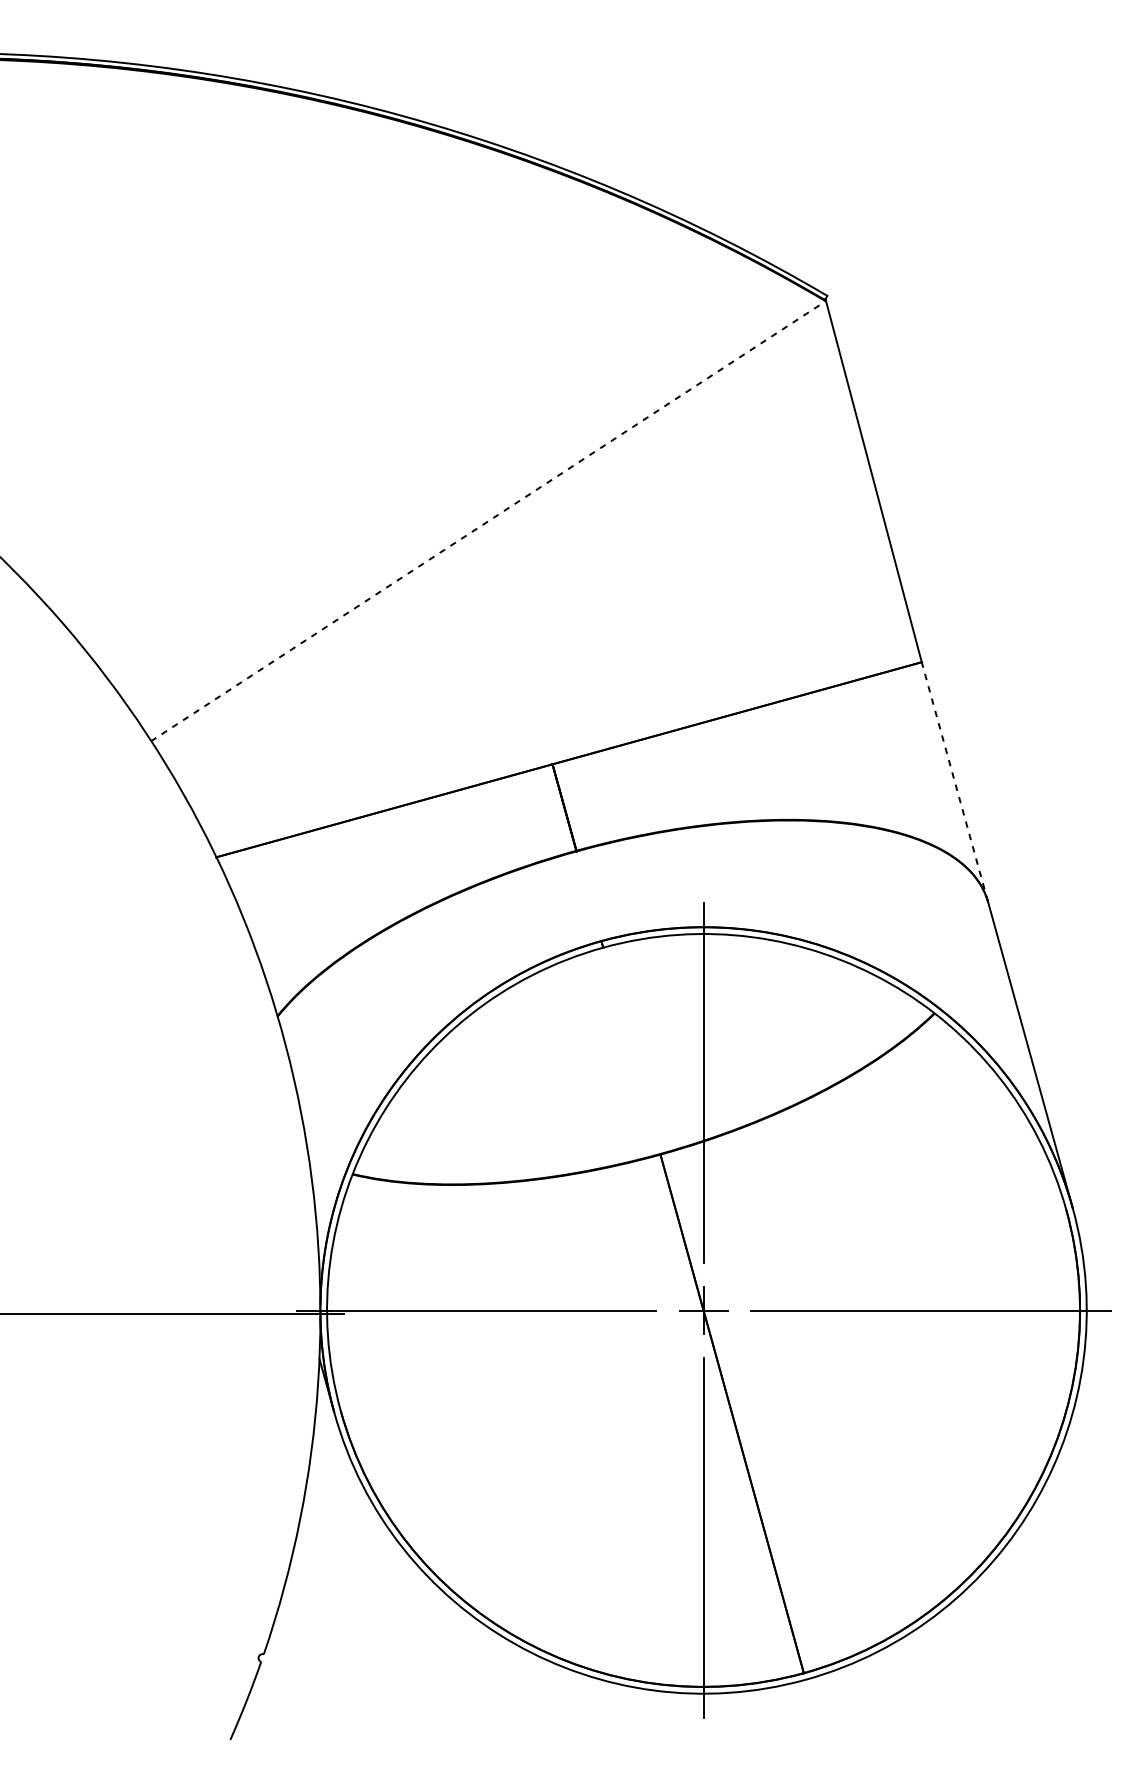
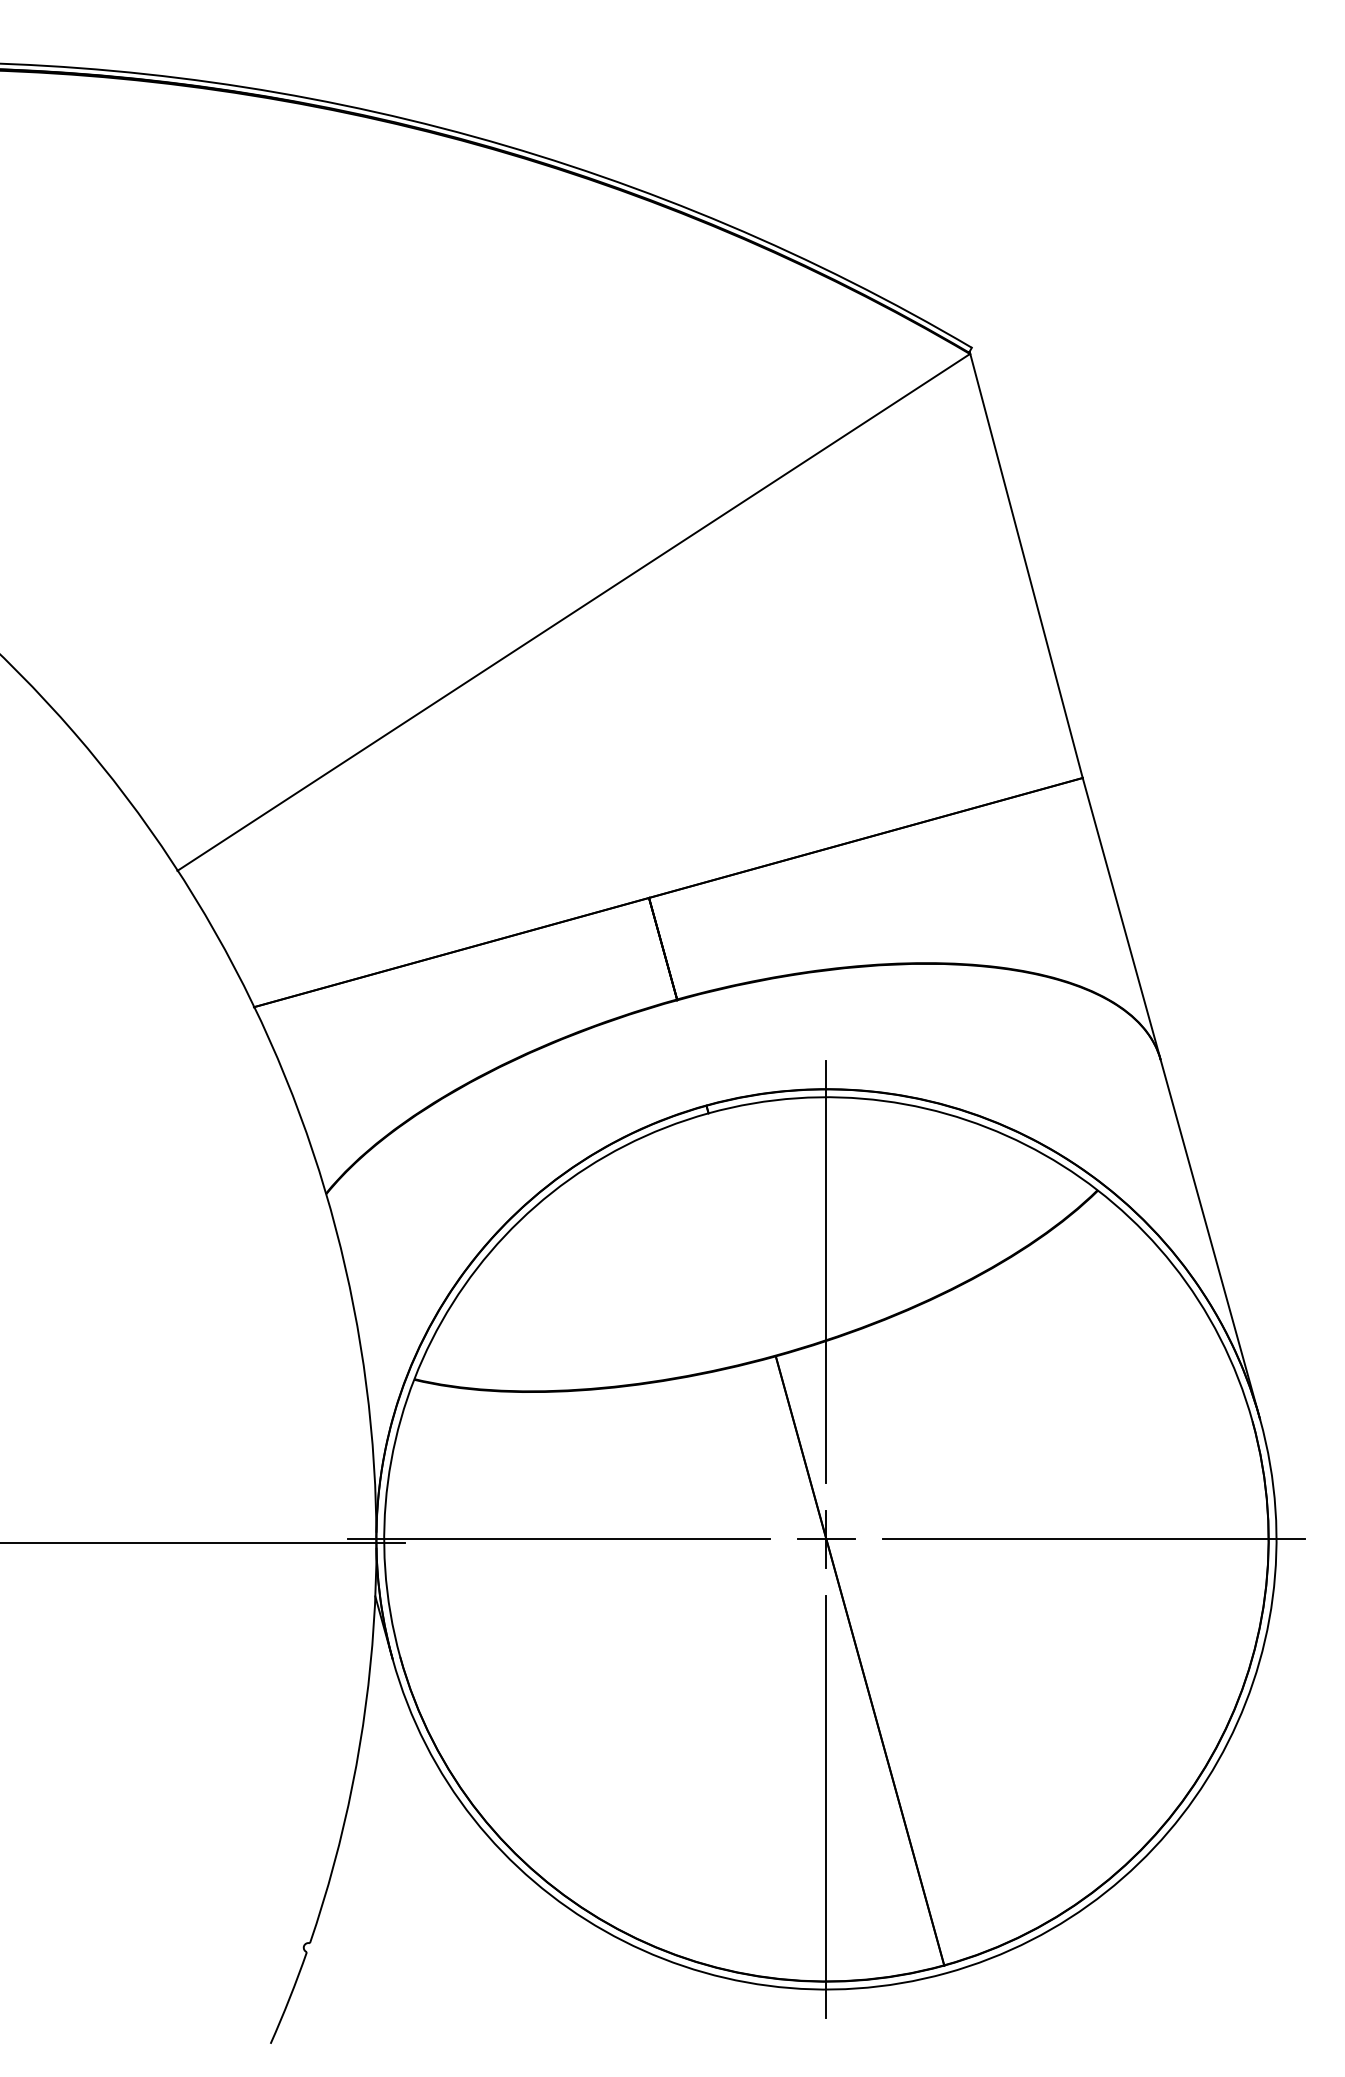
line: (489, 521) -> (574, 612), dashed -> solid
line: (954, 781) -> (1121, 918), dashed -> solid

